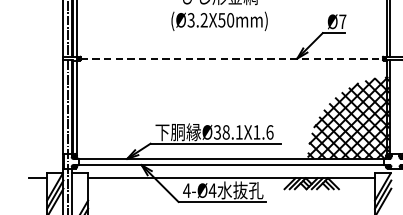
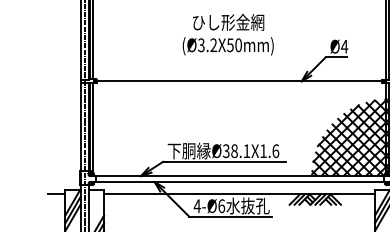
text: (342, 21) -> (344, 46), Ø7 -> Ø4
line: (231, 58) -> (239, 81), dashed -> solid
text: (212, 190) -> (221, 206), 4-Ø4 -> 4-Ø6

